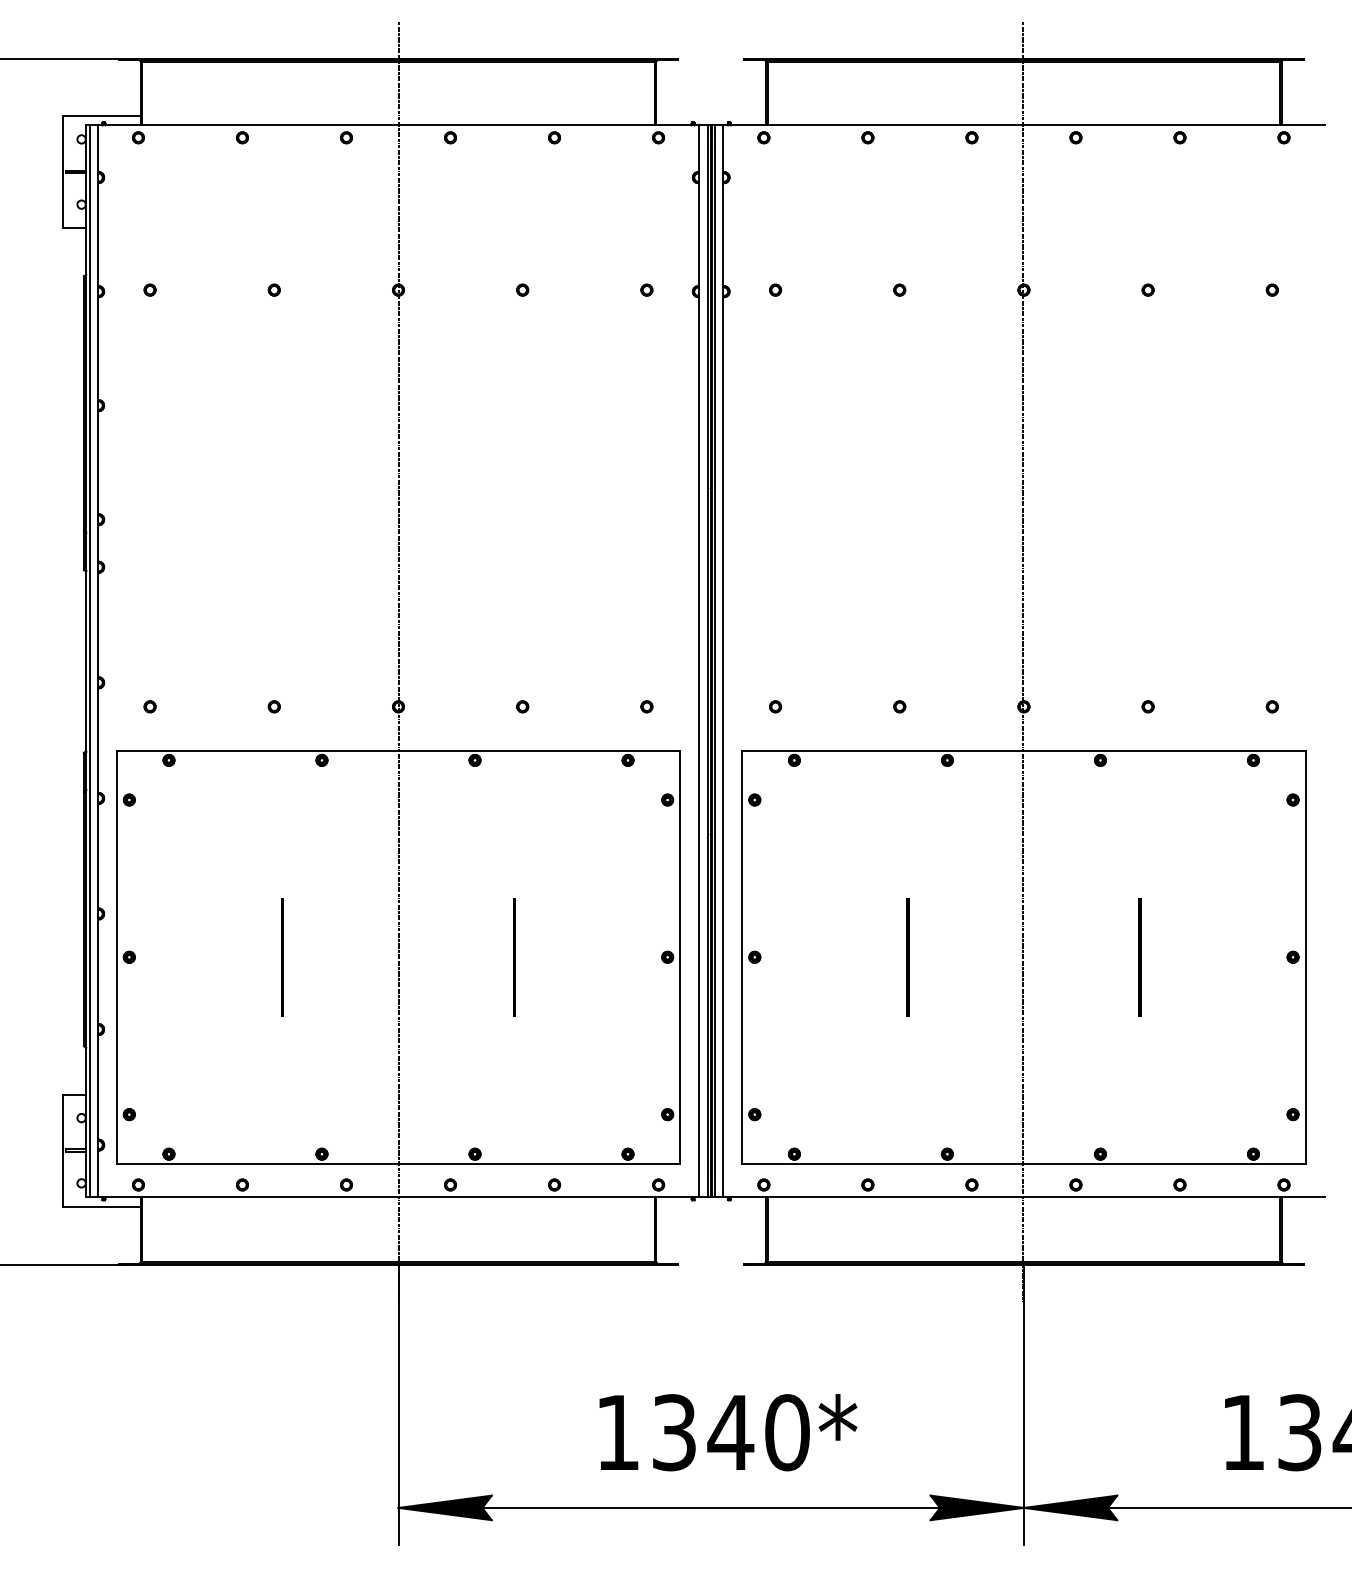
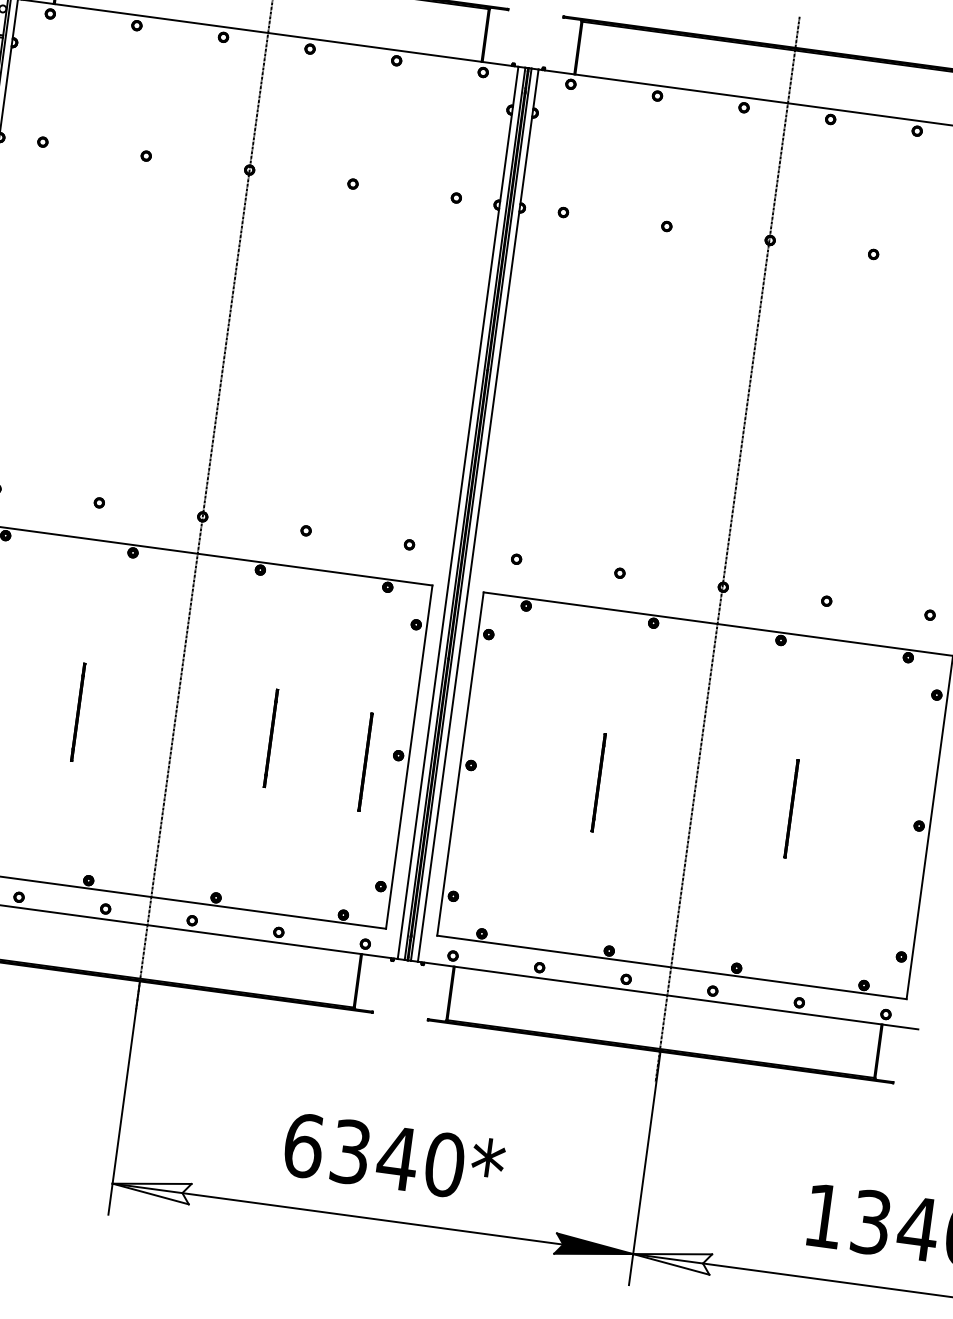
line: (629, 970) -> (365, 762), added
text: (618, 1432) -> (304, 1145), 1340* -> 6340*
fill: (444, 1507) -> (150, 1188), removed
fill: (1070, 1507) -> (671, 1258), removed

